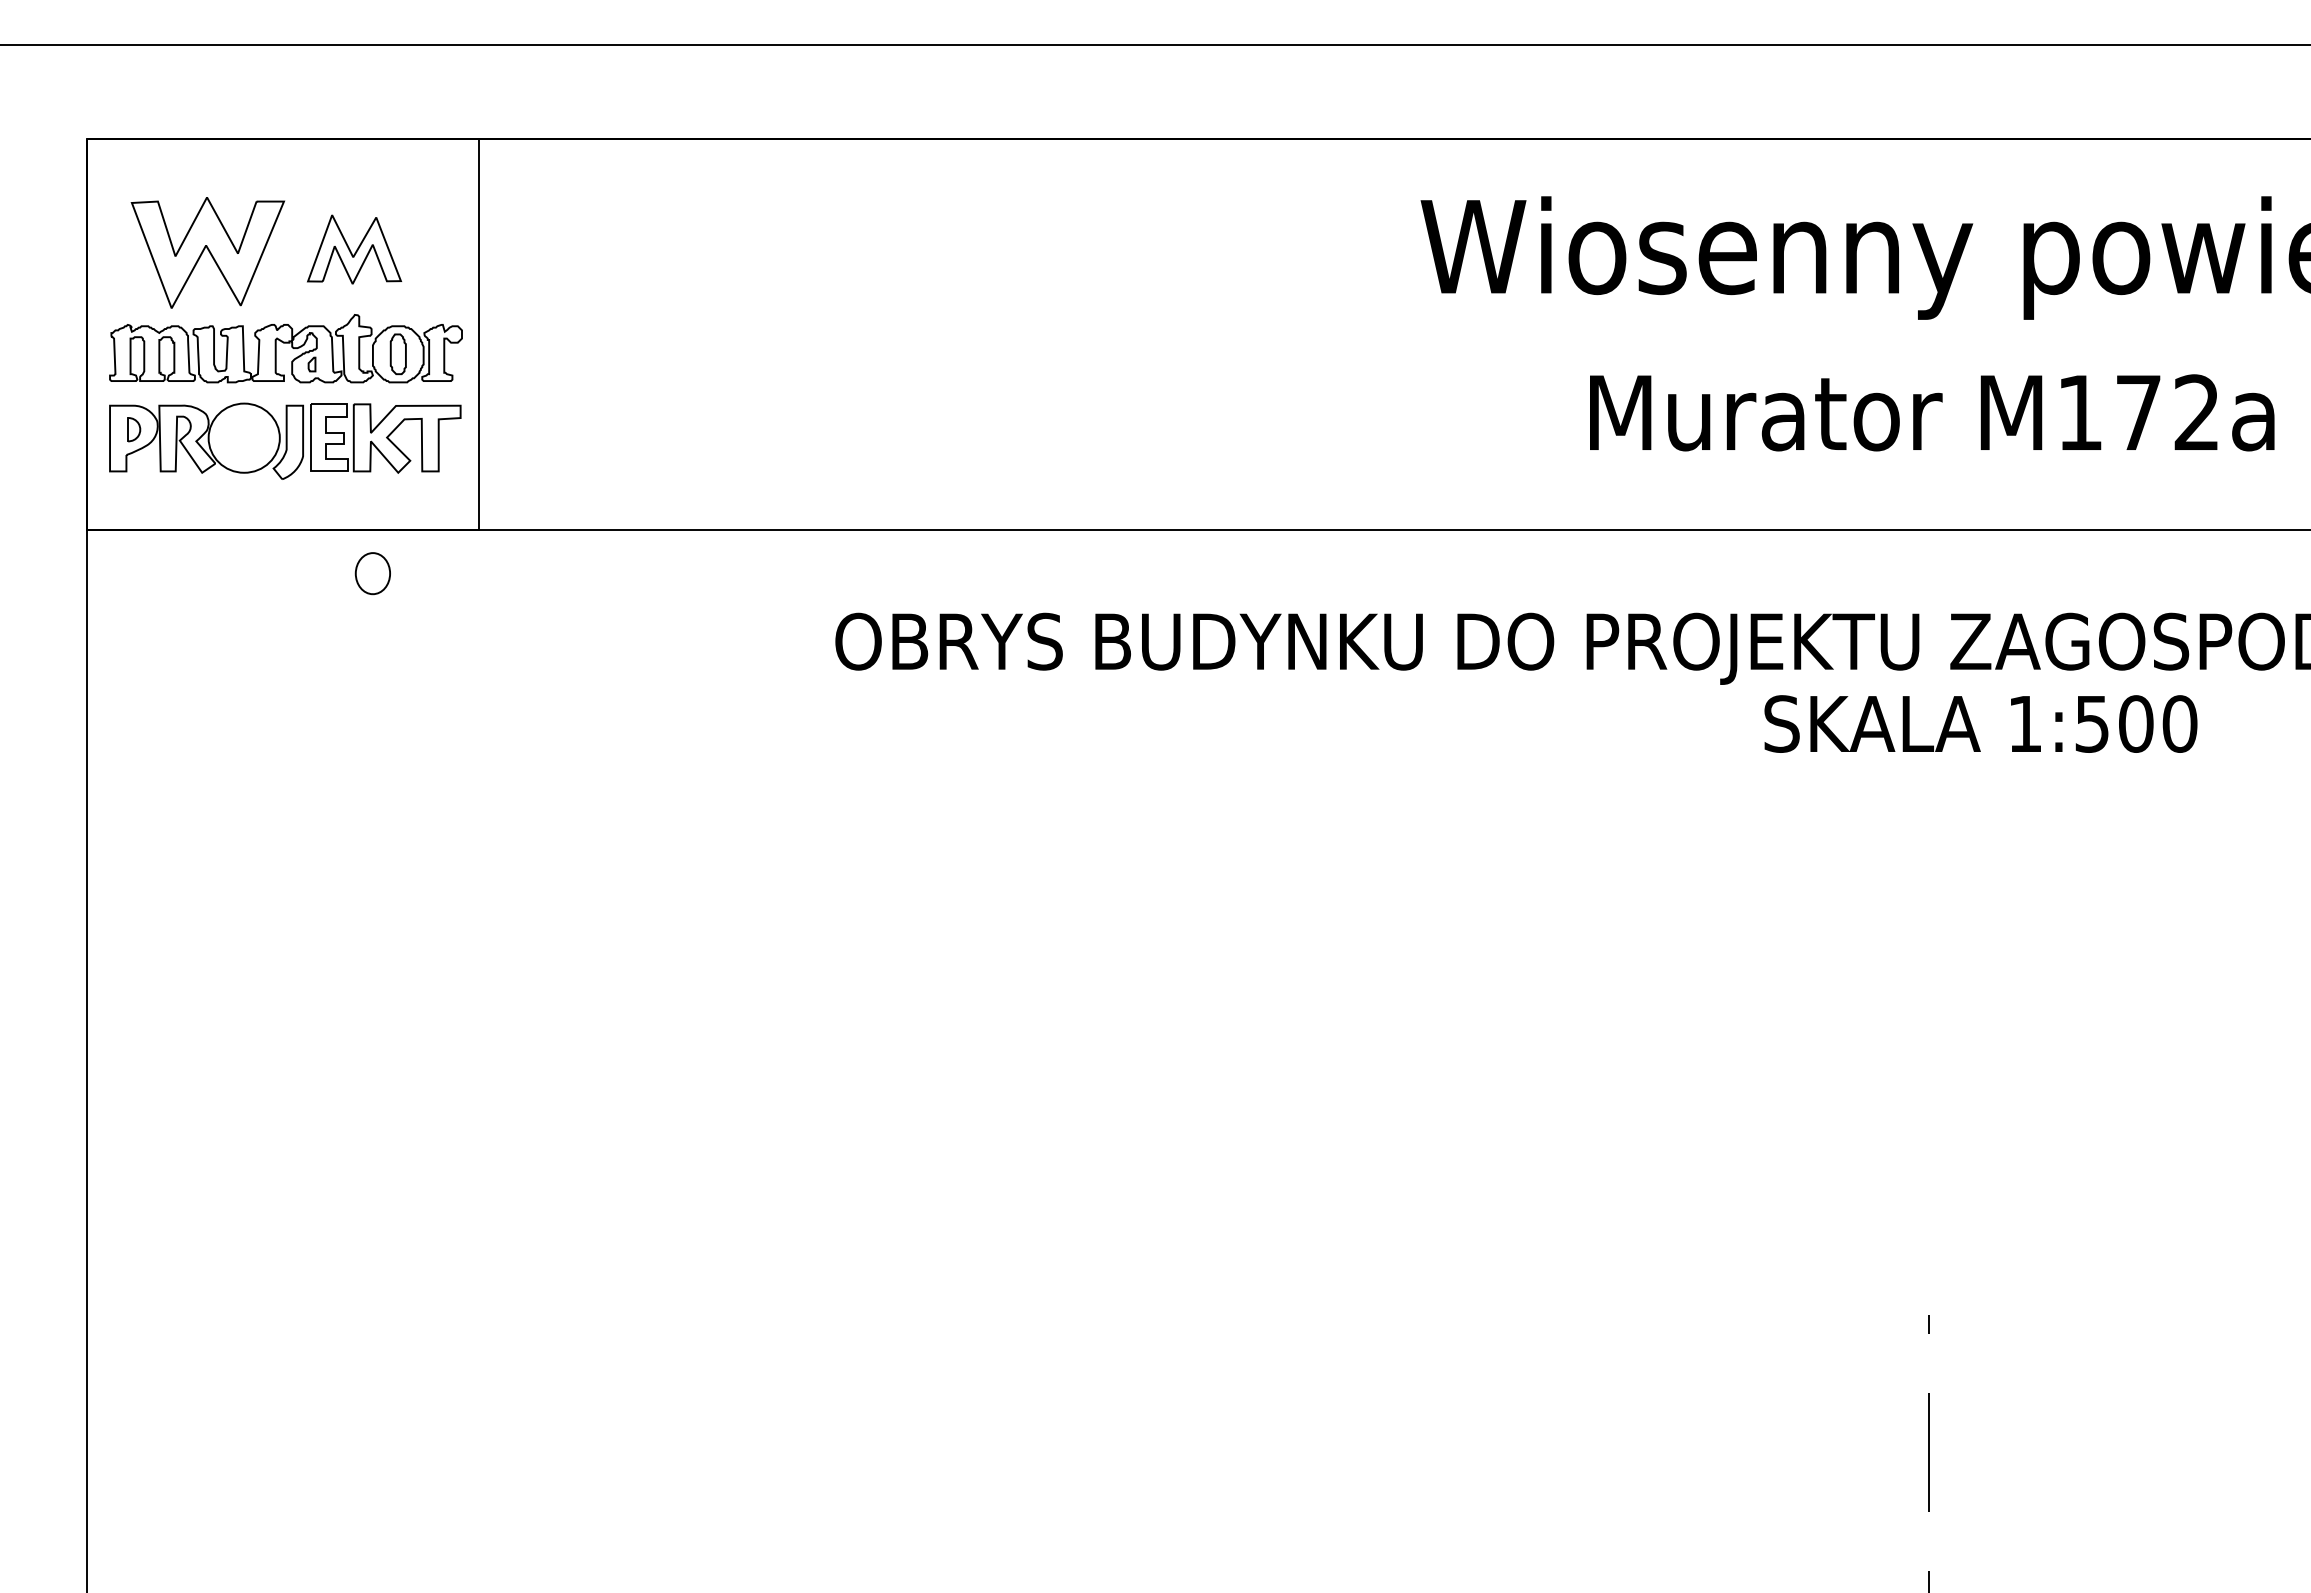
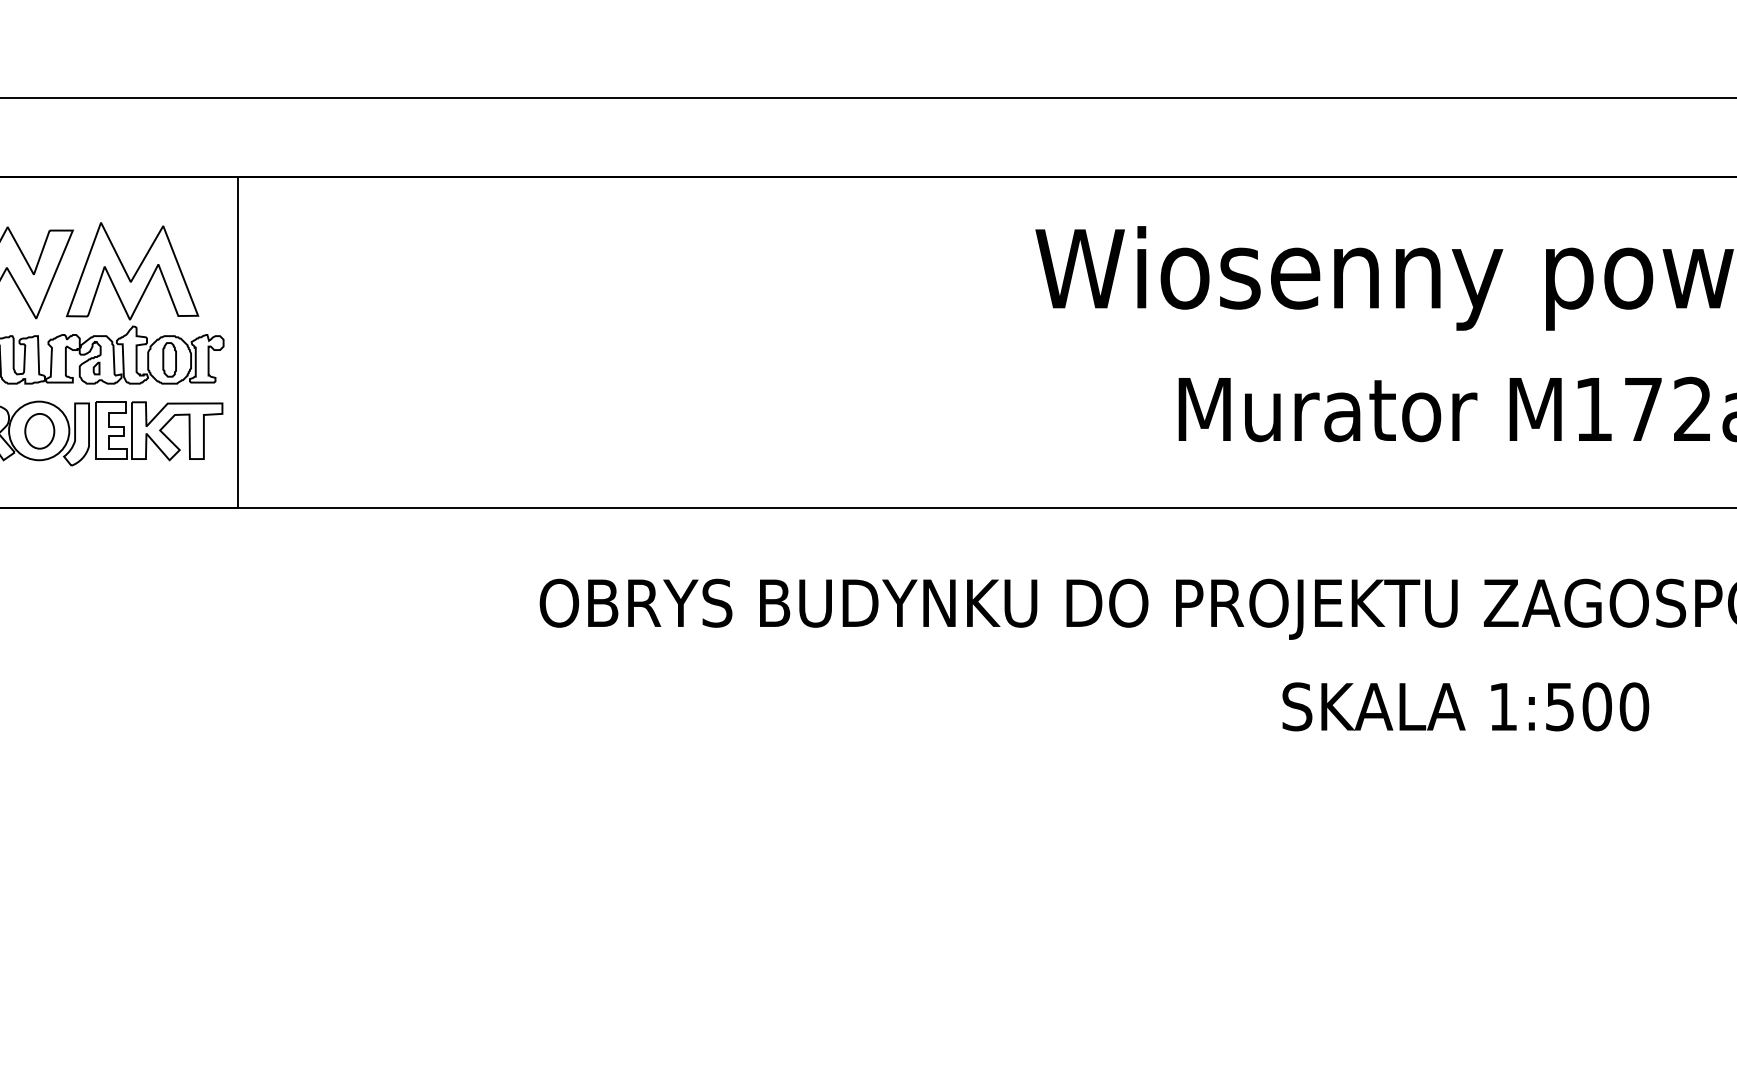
part: (354, 249) -> (132, 271), size x1.67
part: (372, 573) -> (39, 431), moved
text: (1980, 723) -> (1465, 706), moved

